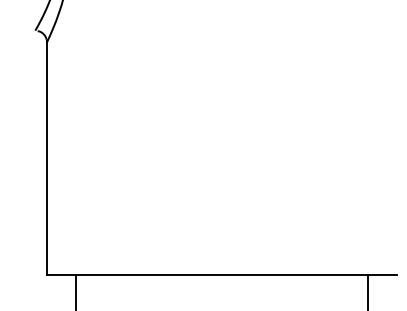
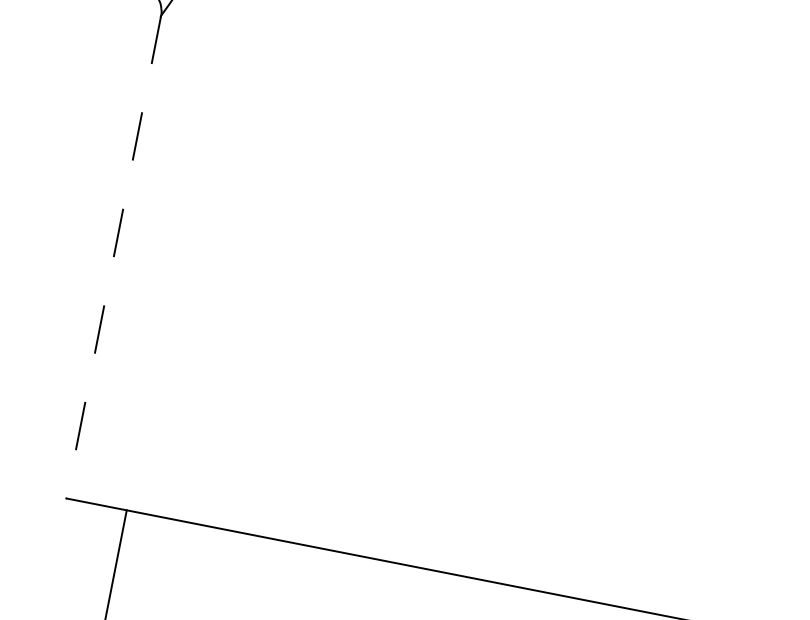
line: (47, 158) -> (114, 256), solid -> dashed

